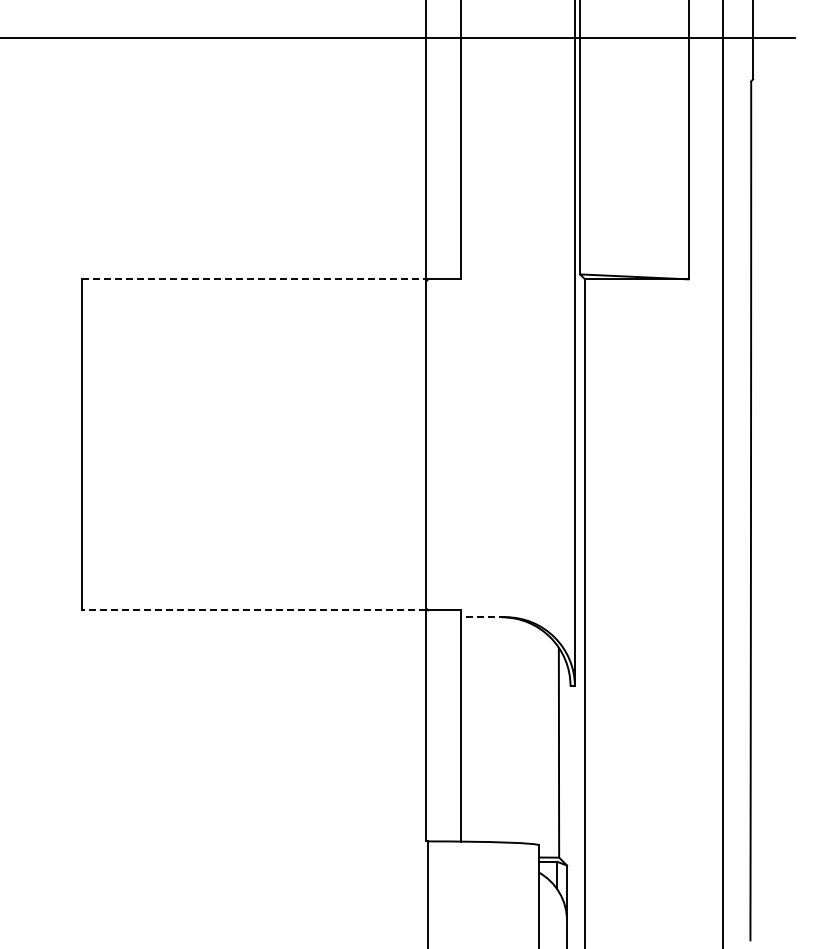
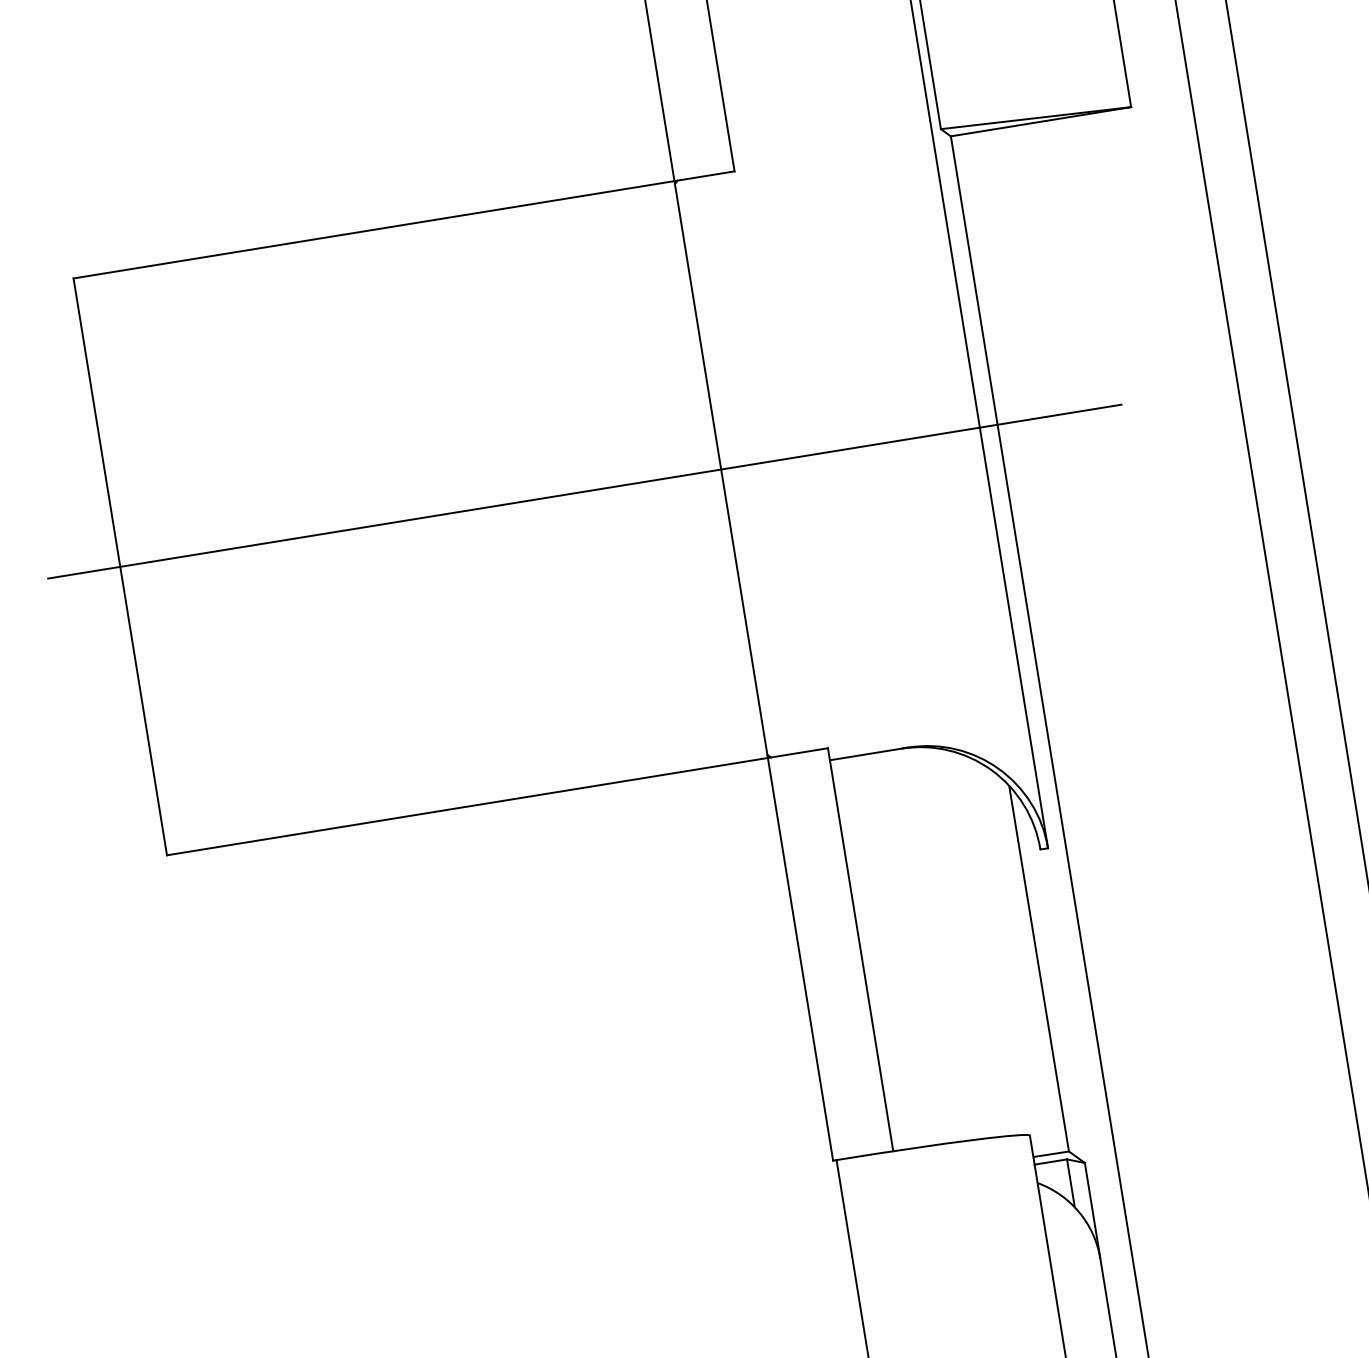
line: (254, 279) -> (374, 229), dashed -> solid
line: (348, 444) -> (585, 490), added
line: (253, 610) -> (466, 807), dashed -> solid
line: (482, 617) -> (867, 754), dashed -> solid

